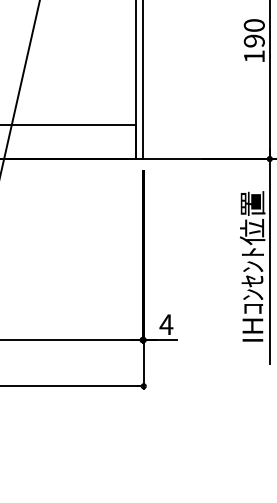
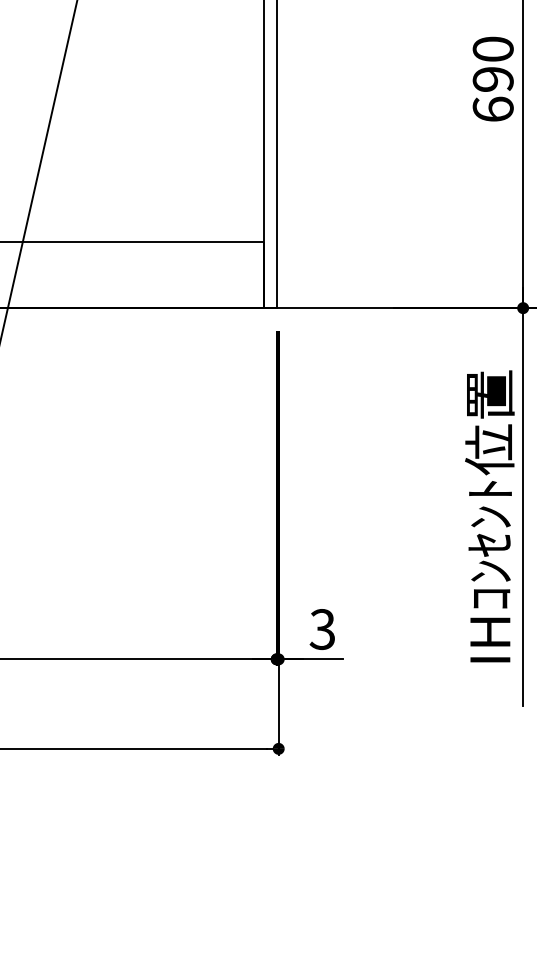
text: (253, 56) -> (491, 109), 190 -> 690
text: (166, 324) -> (322, 629), 4 -> 3

